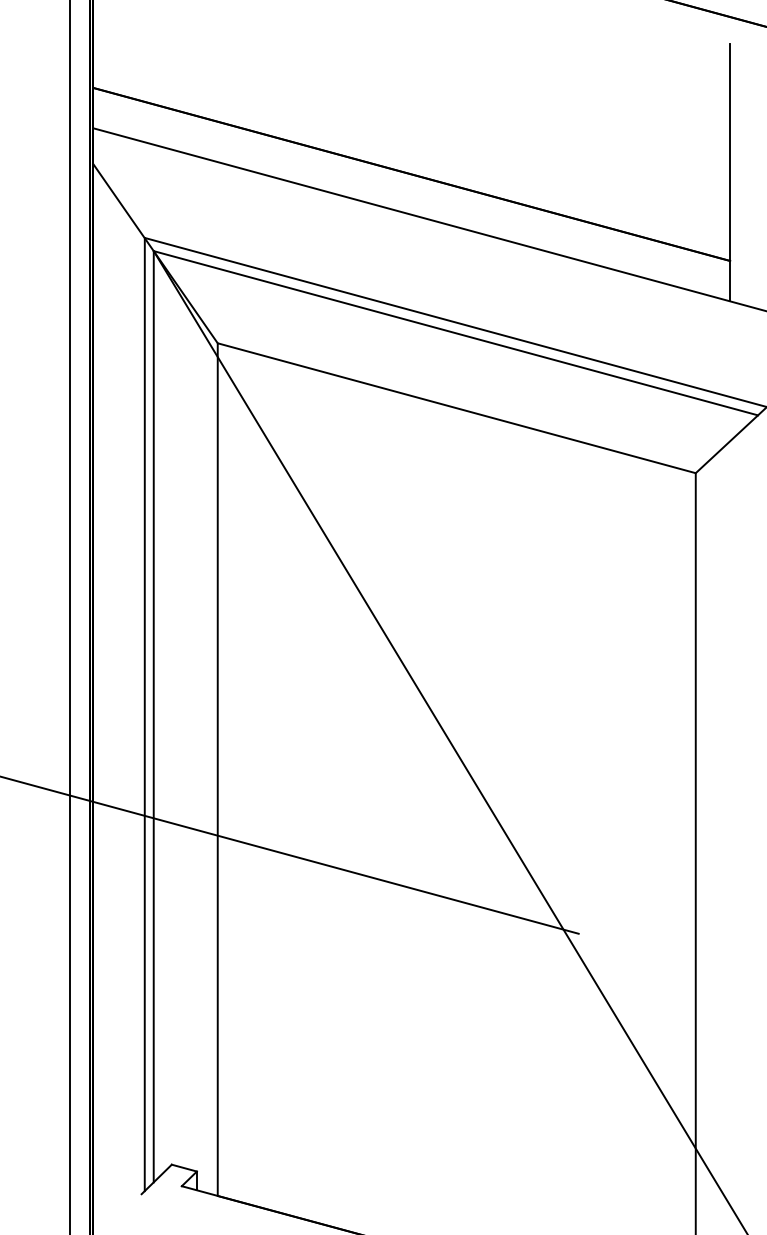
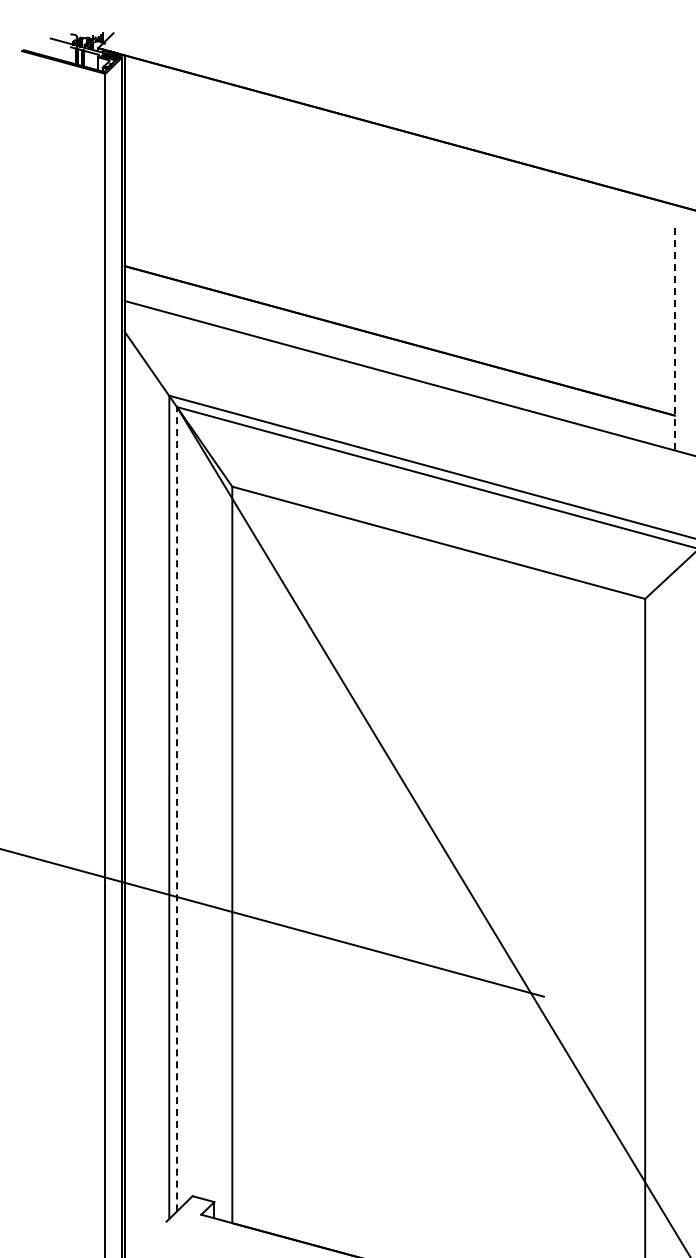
line: (729, 172) -> (674, 339), solid -> dashed
line: (154, 715) -> (177, 808), solid -> dashed

